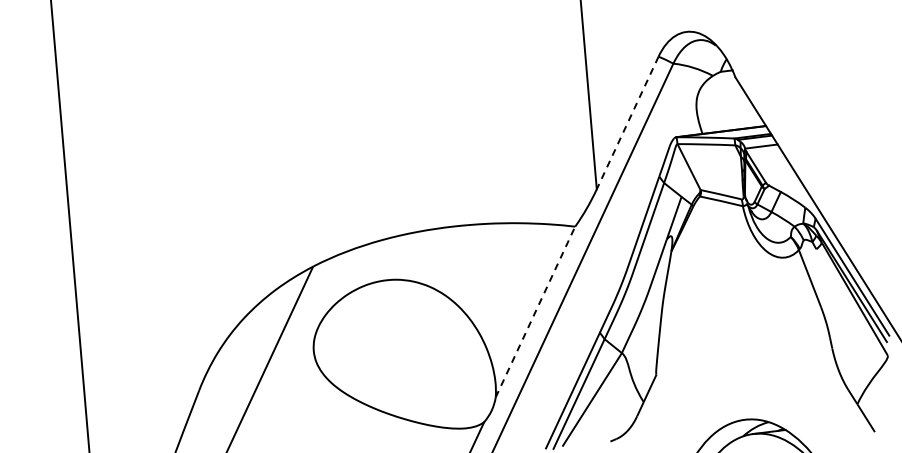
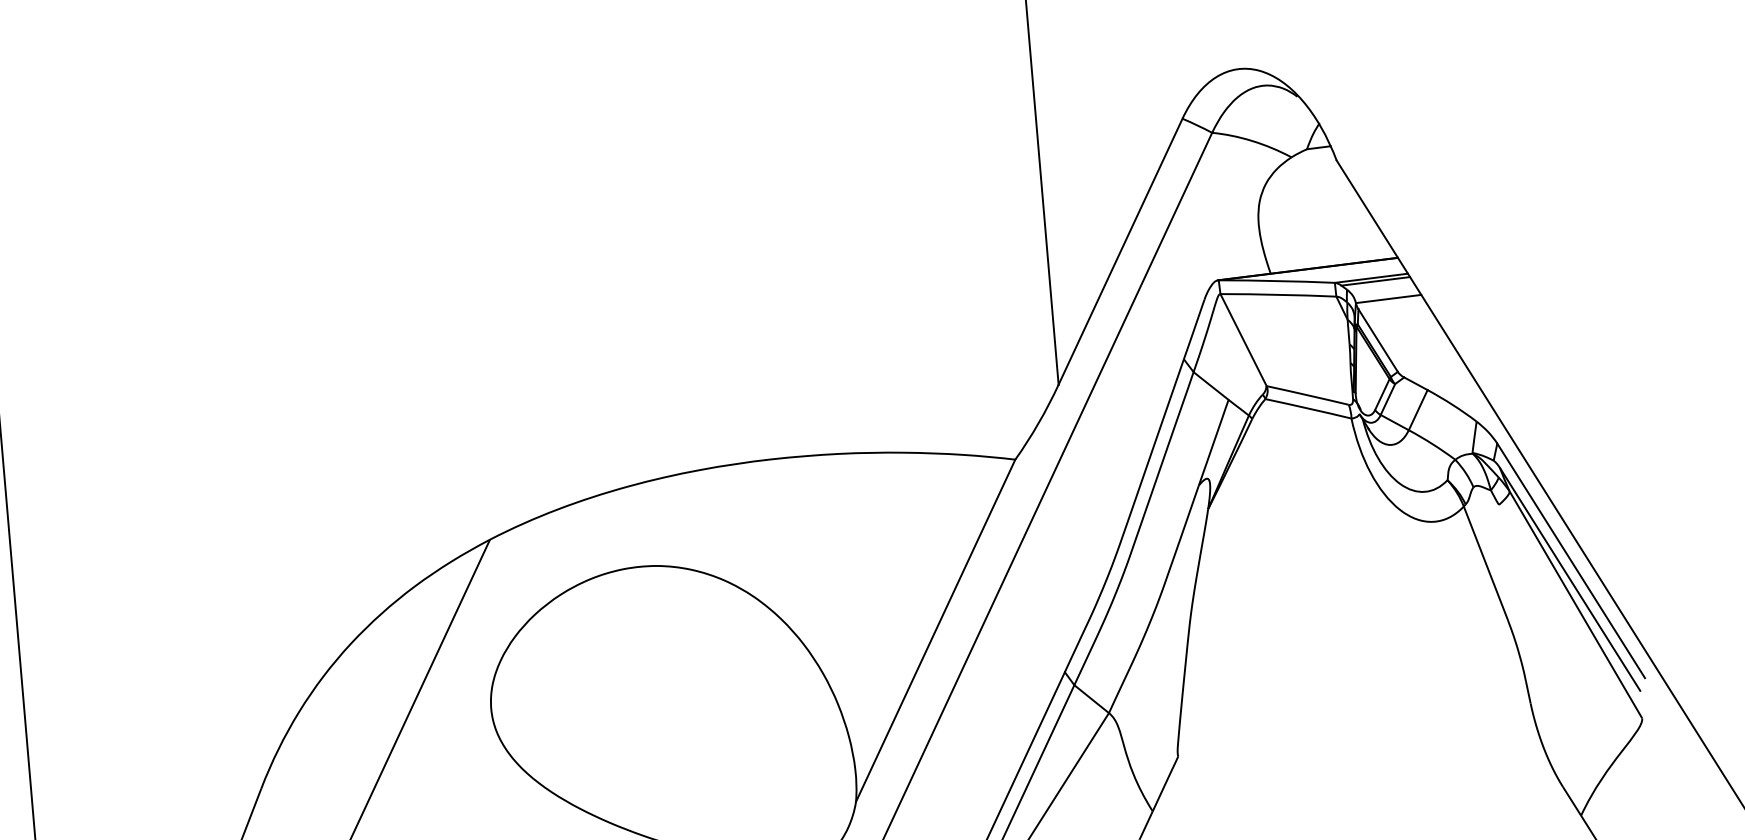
line: (627, 123) -> (1120, 252), dashed -> solid
line: (535, 311) -> (935, 629), dashed -> solid

